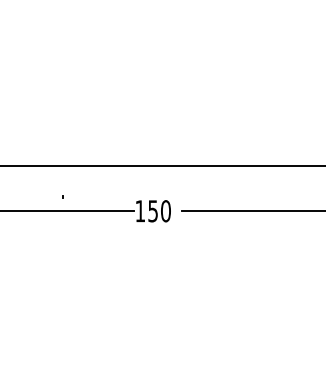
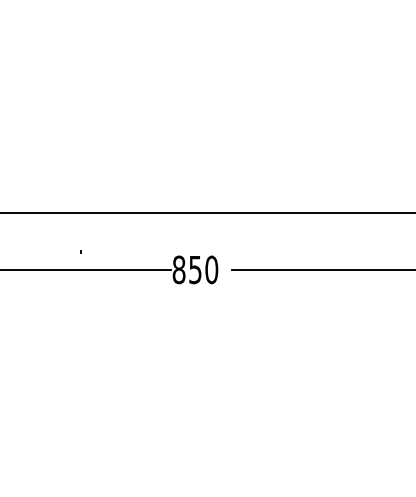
text: (140, 211) -> (179, 270), 150 -> 850

